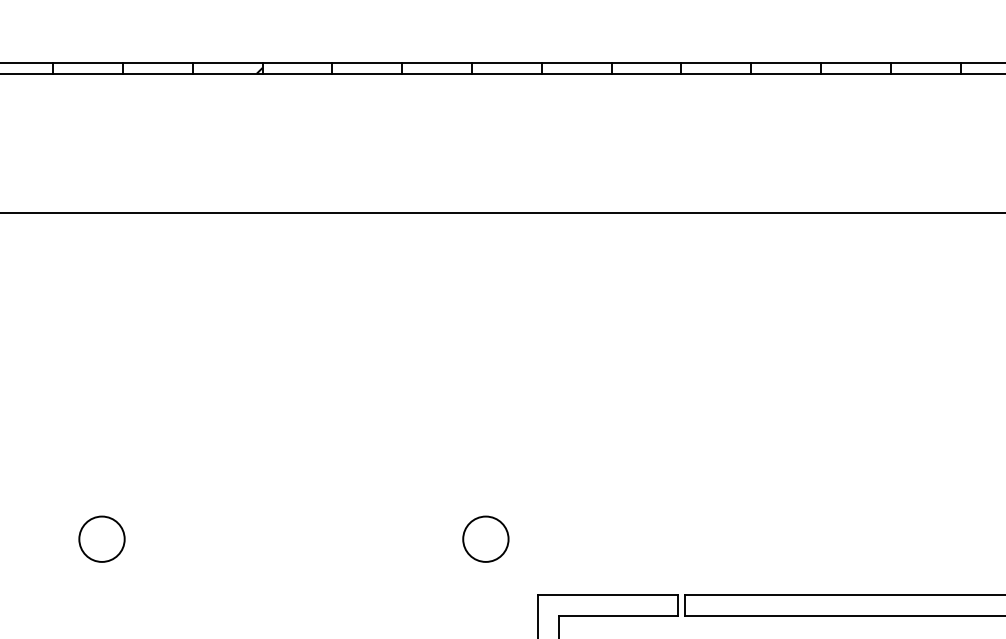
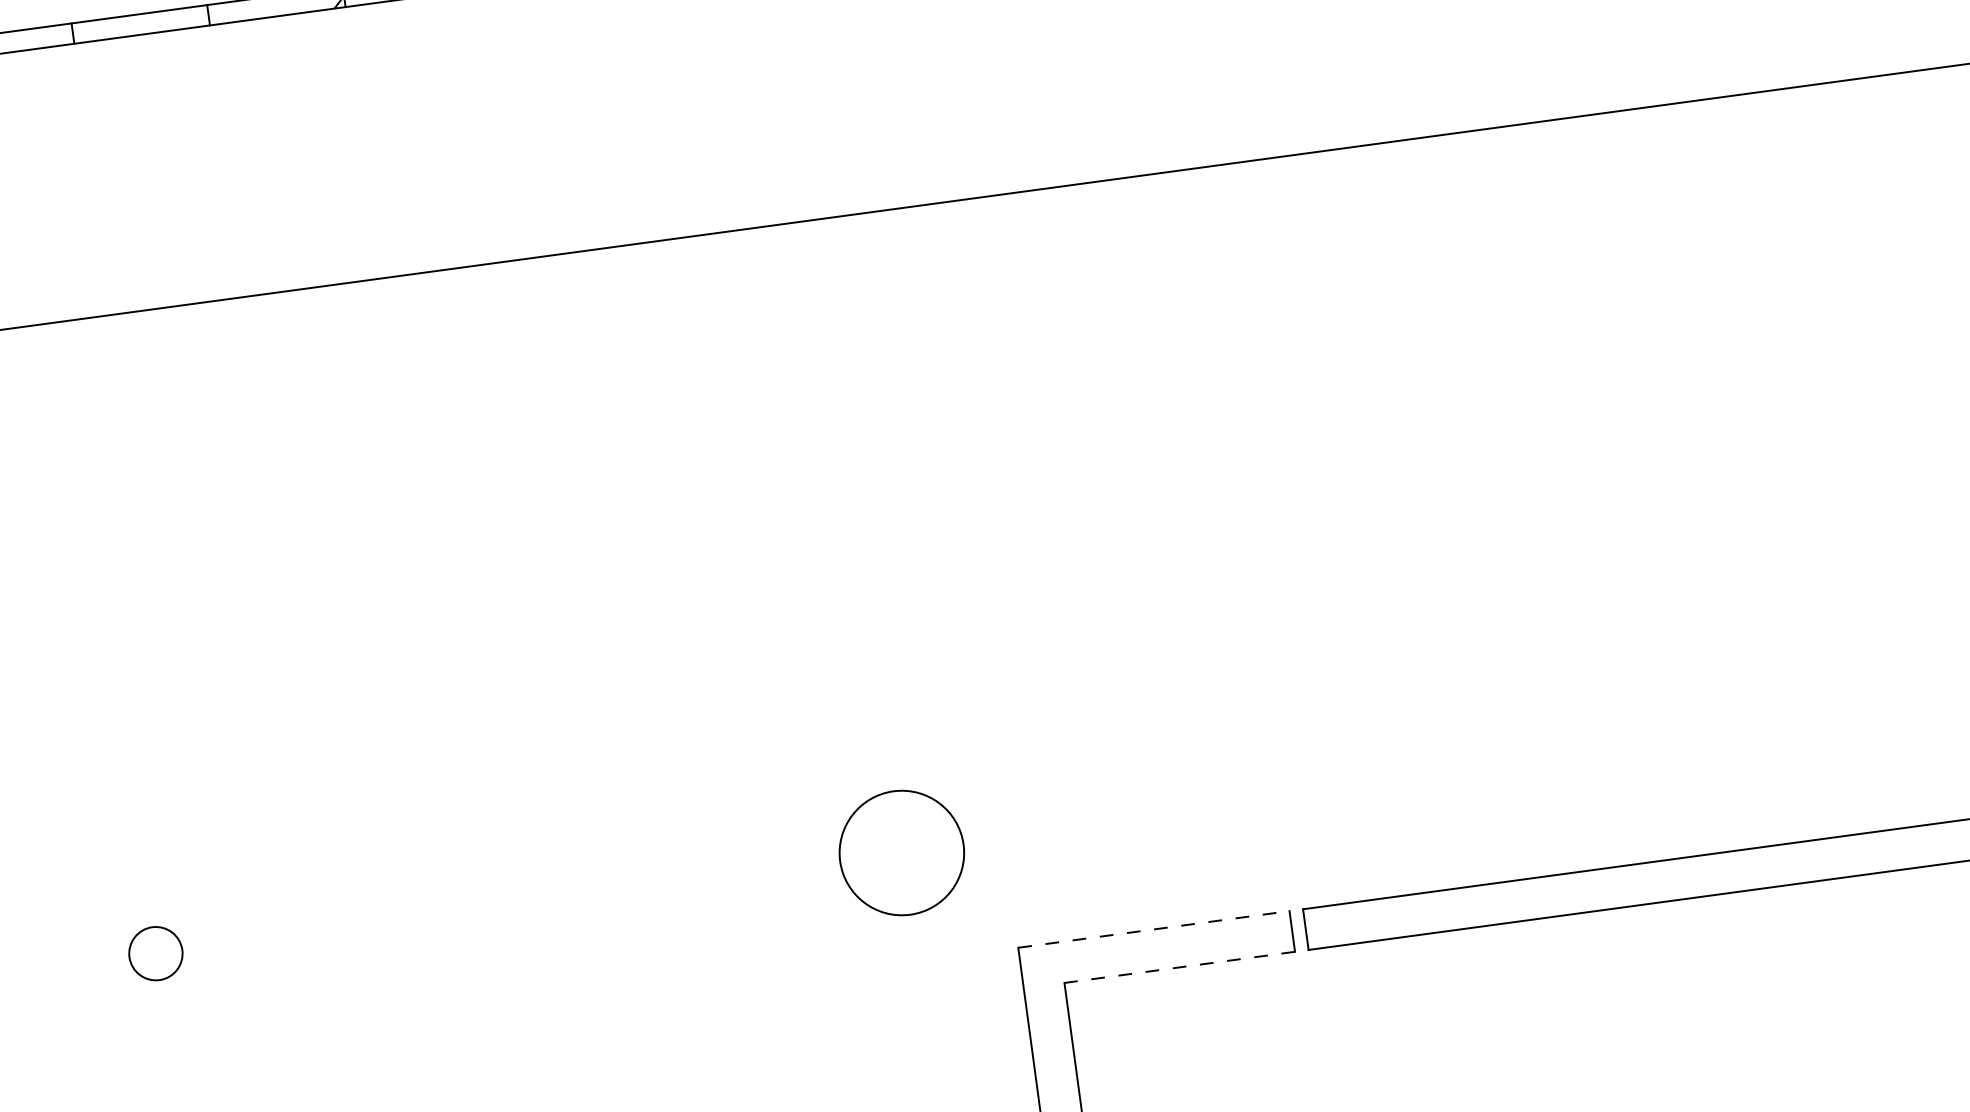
circle: (101, 538) -> (154, 952), size x0.6
circle: (485, 538) -> (900, 851), size x1.4
line: (608, 595) -> (1154, 930), solid -> dashed
line: (618, 616) -> (1179, 968), solid -> dashed

